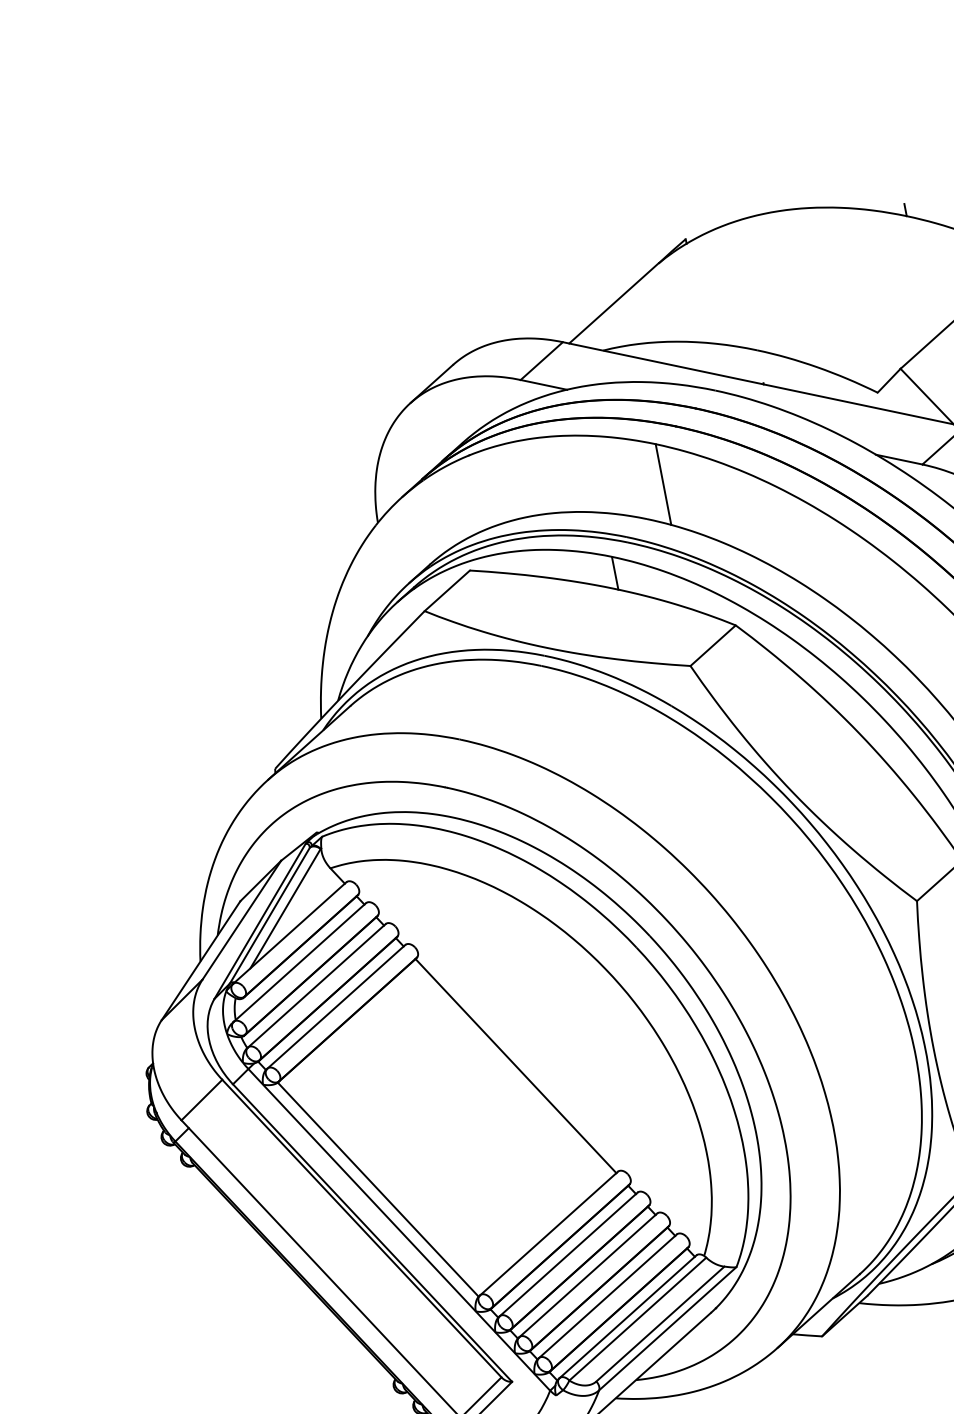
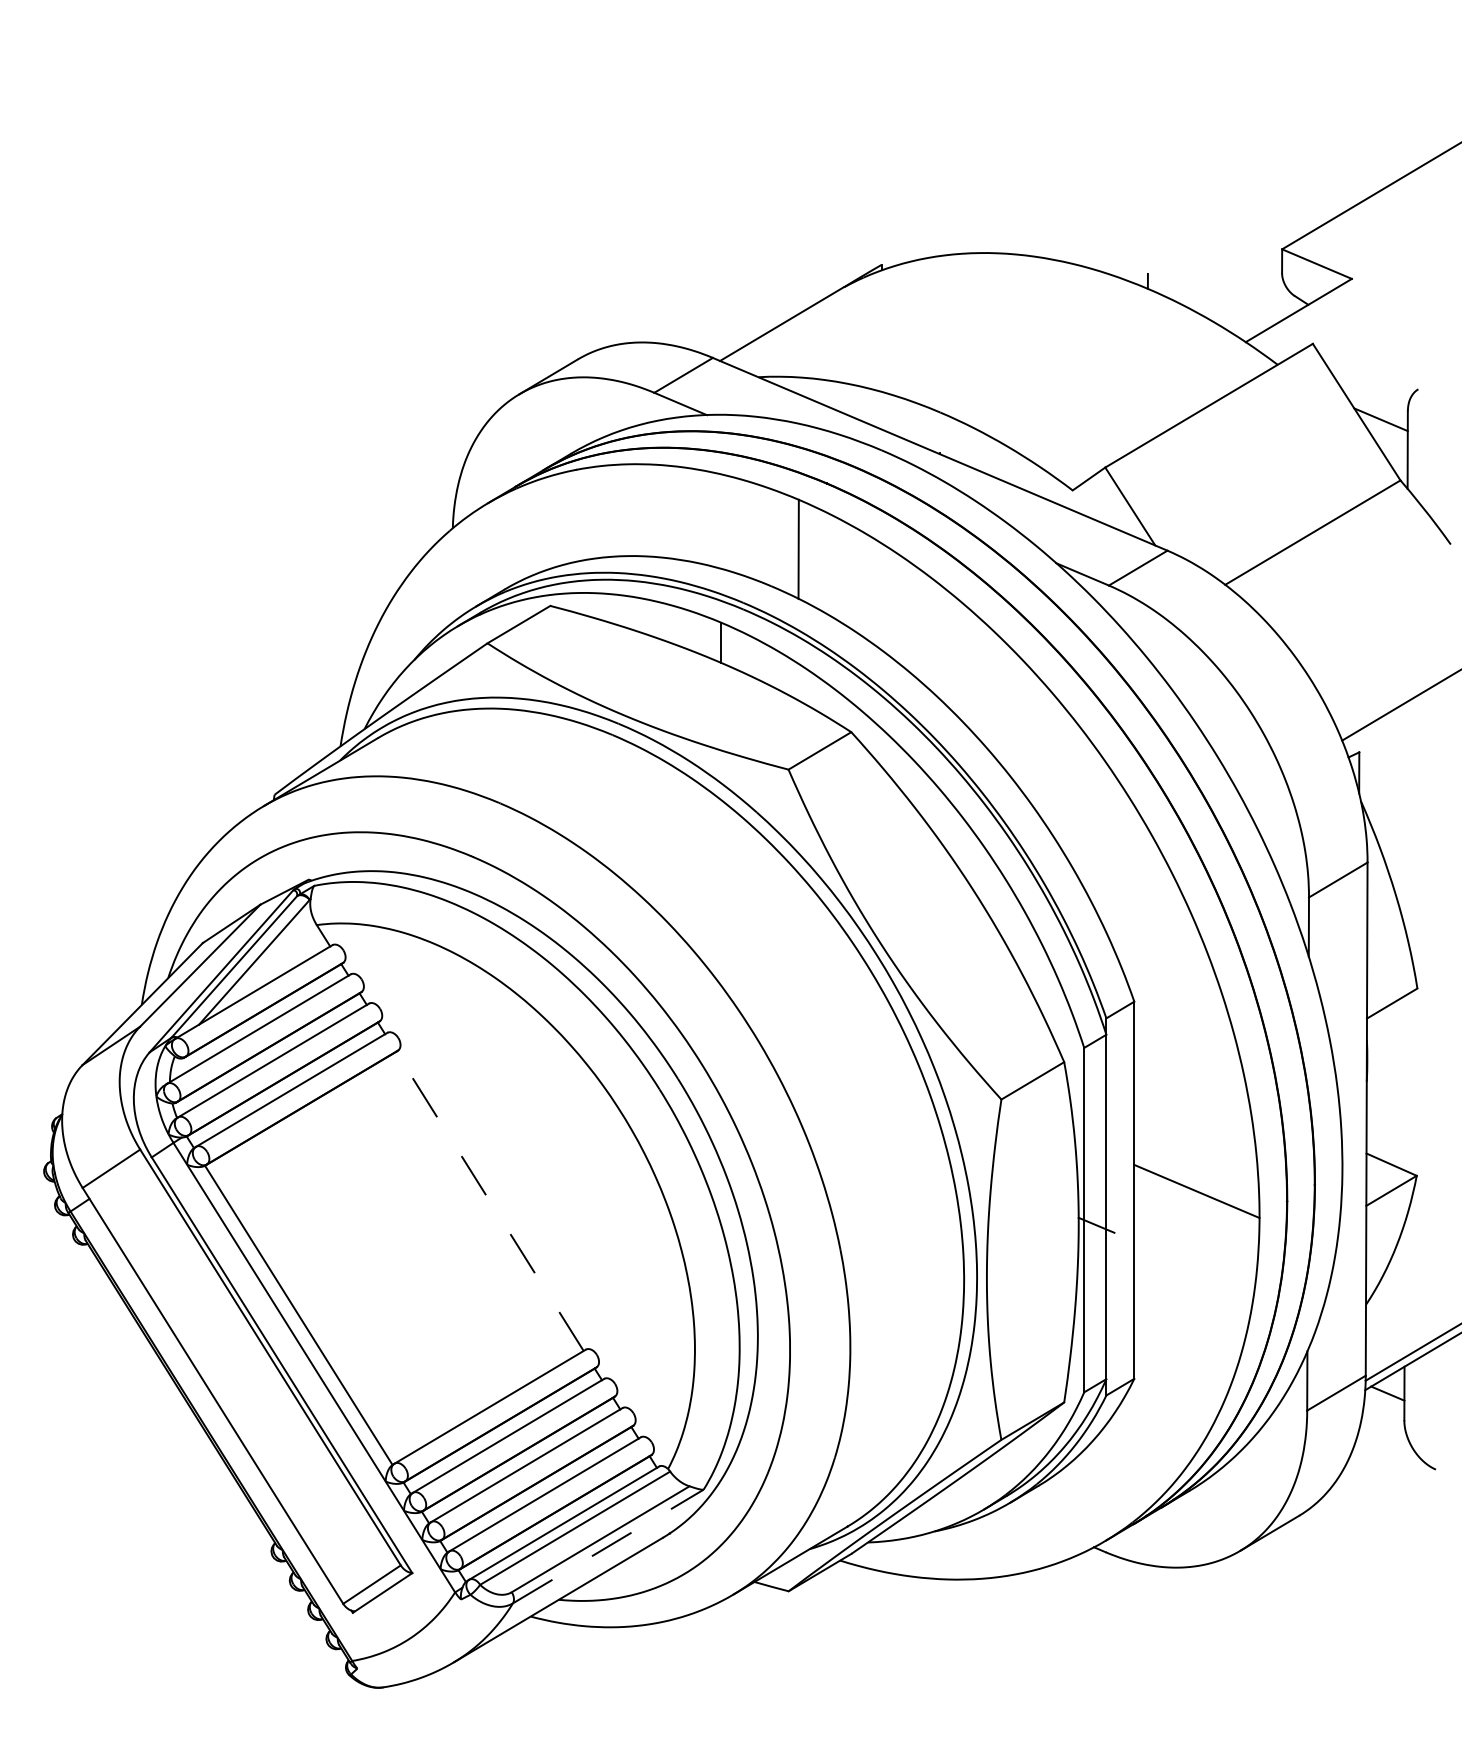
line: (515, 1066) -> (489, 1201), solid -> dashed
line: (667, 1328) -> (608, 1546), solid -> dashed

